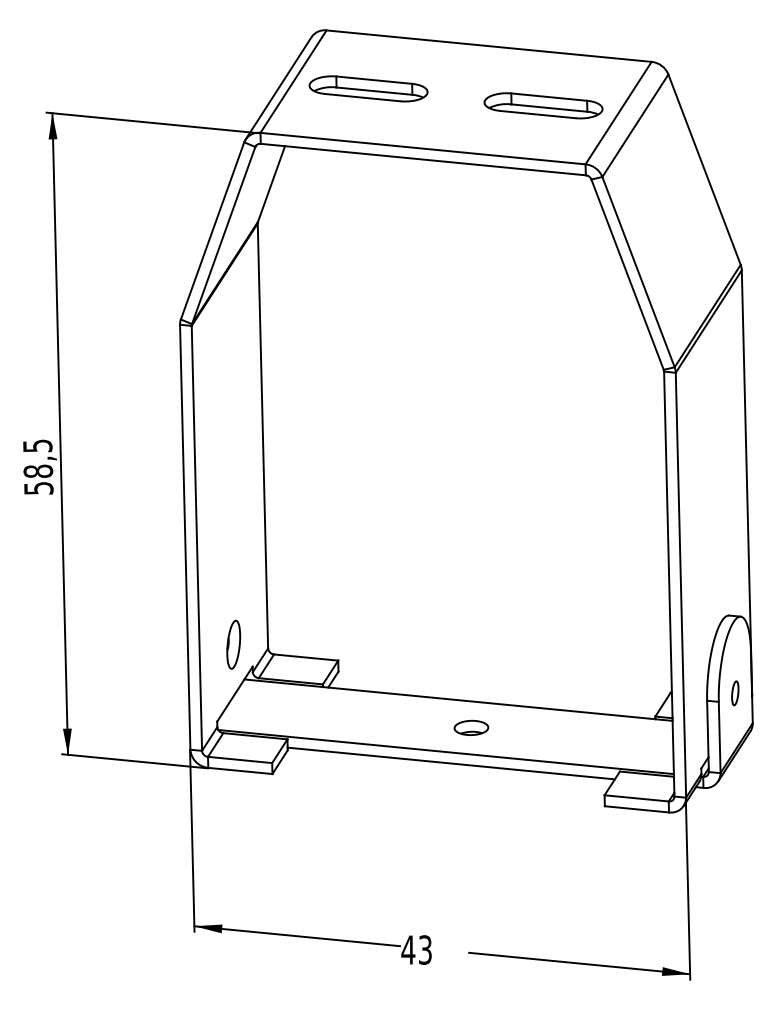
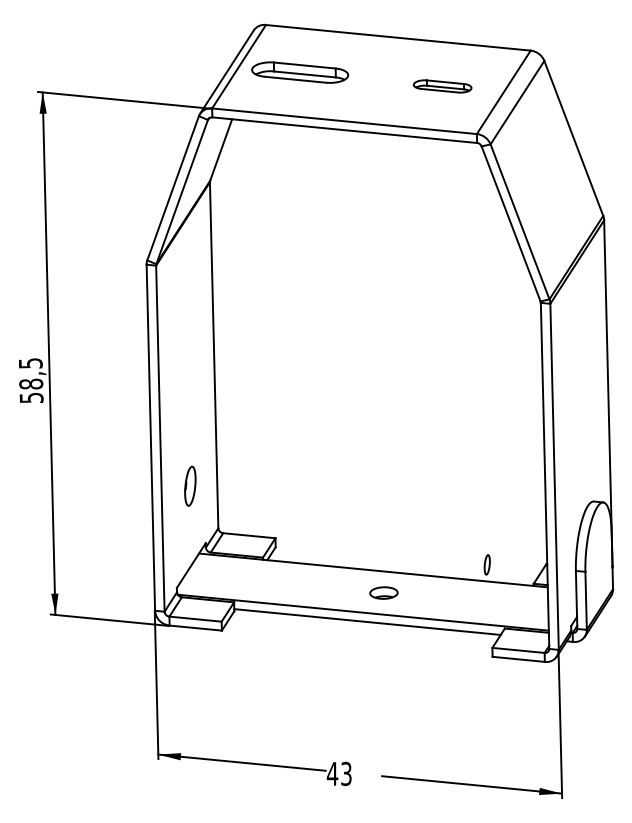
part: (543, 105) -> (442, 86), size x0.6
part: (233, 644) -> (190, 486), moved
part: (735, 693) -> (487, 565), moved

